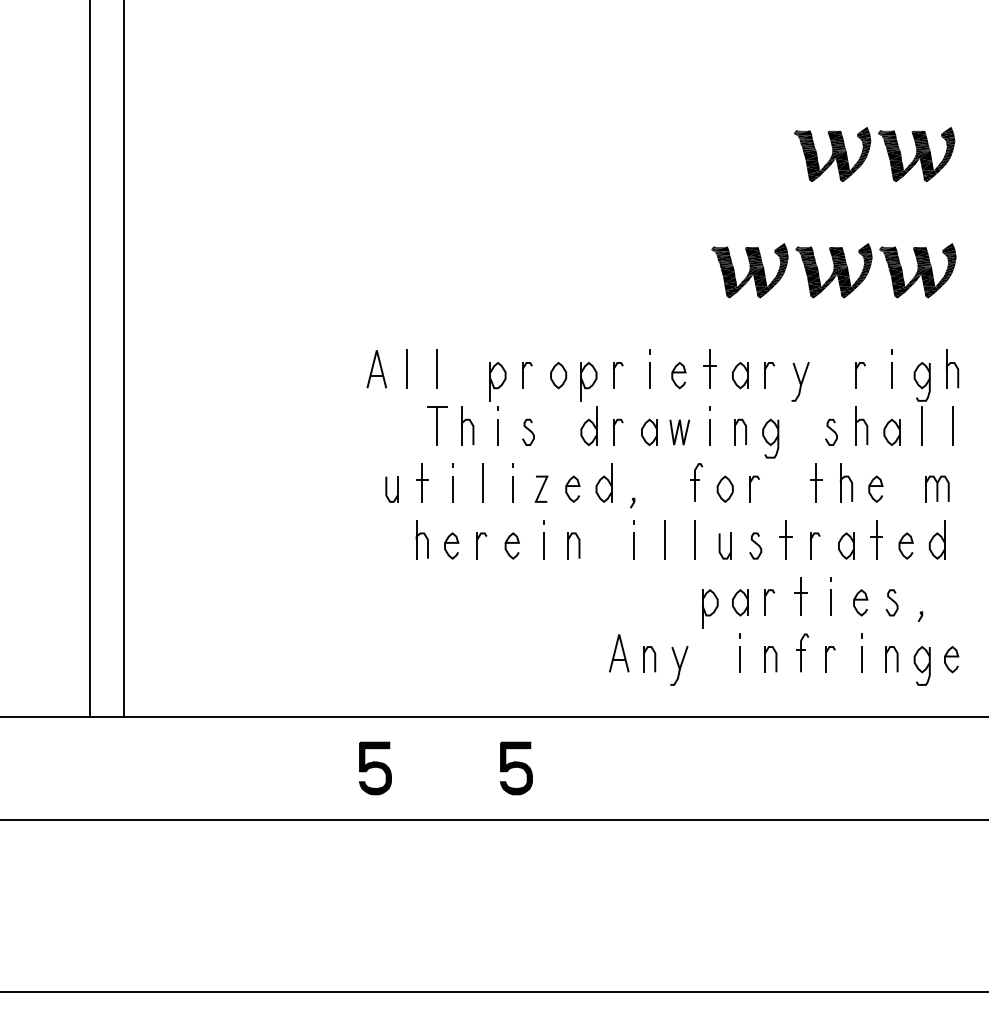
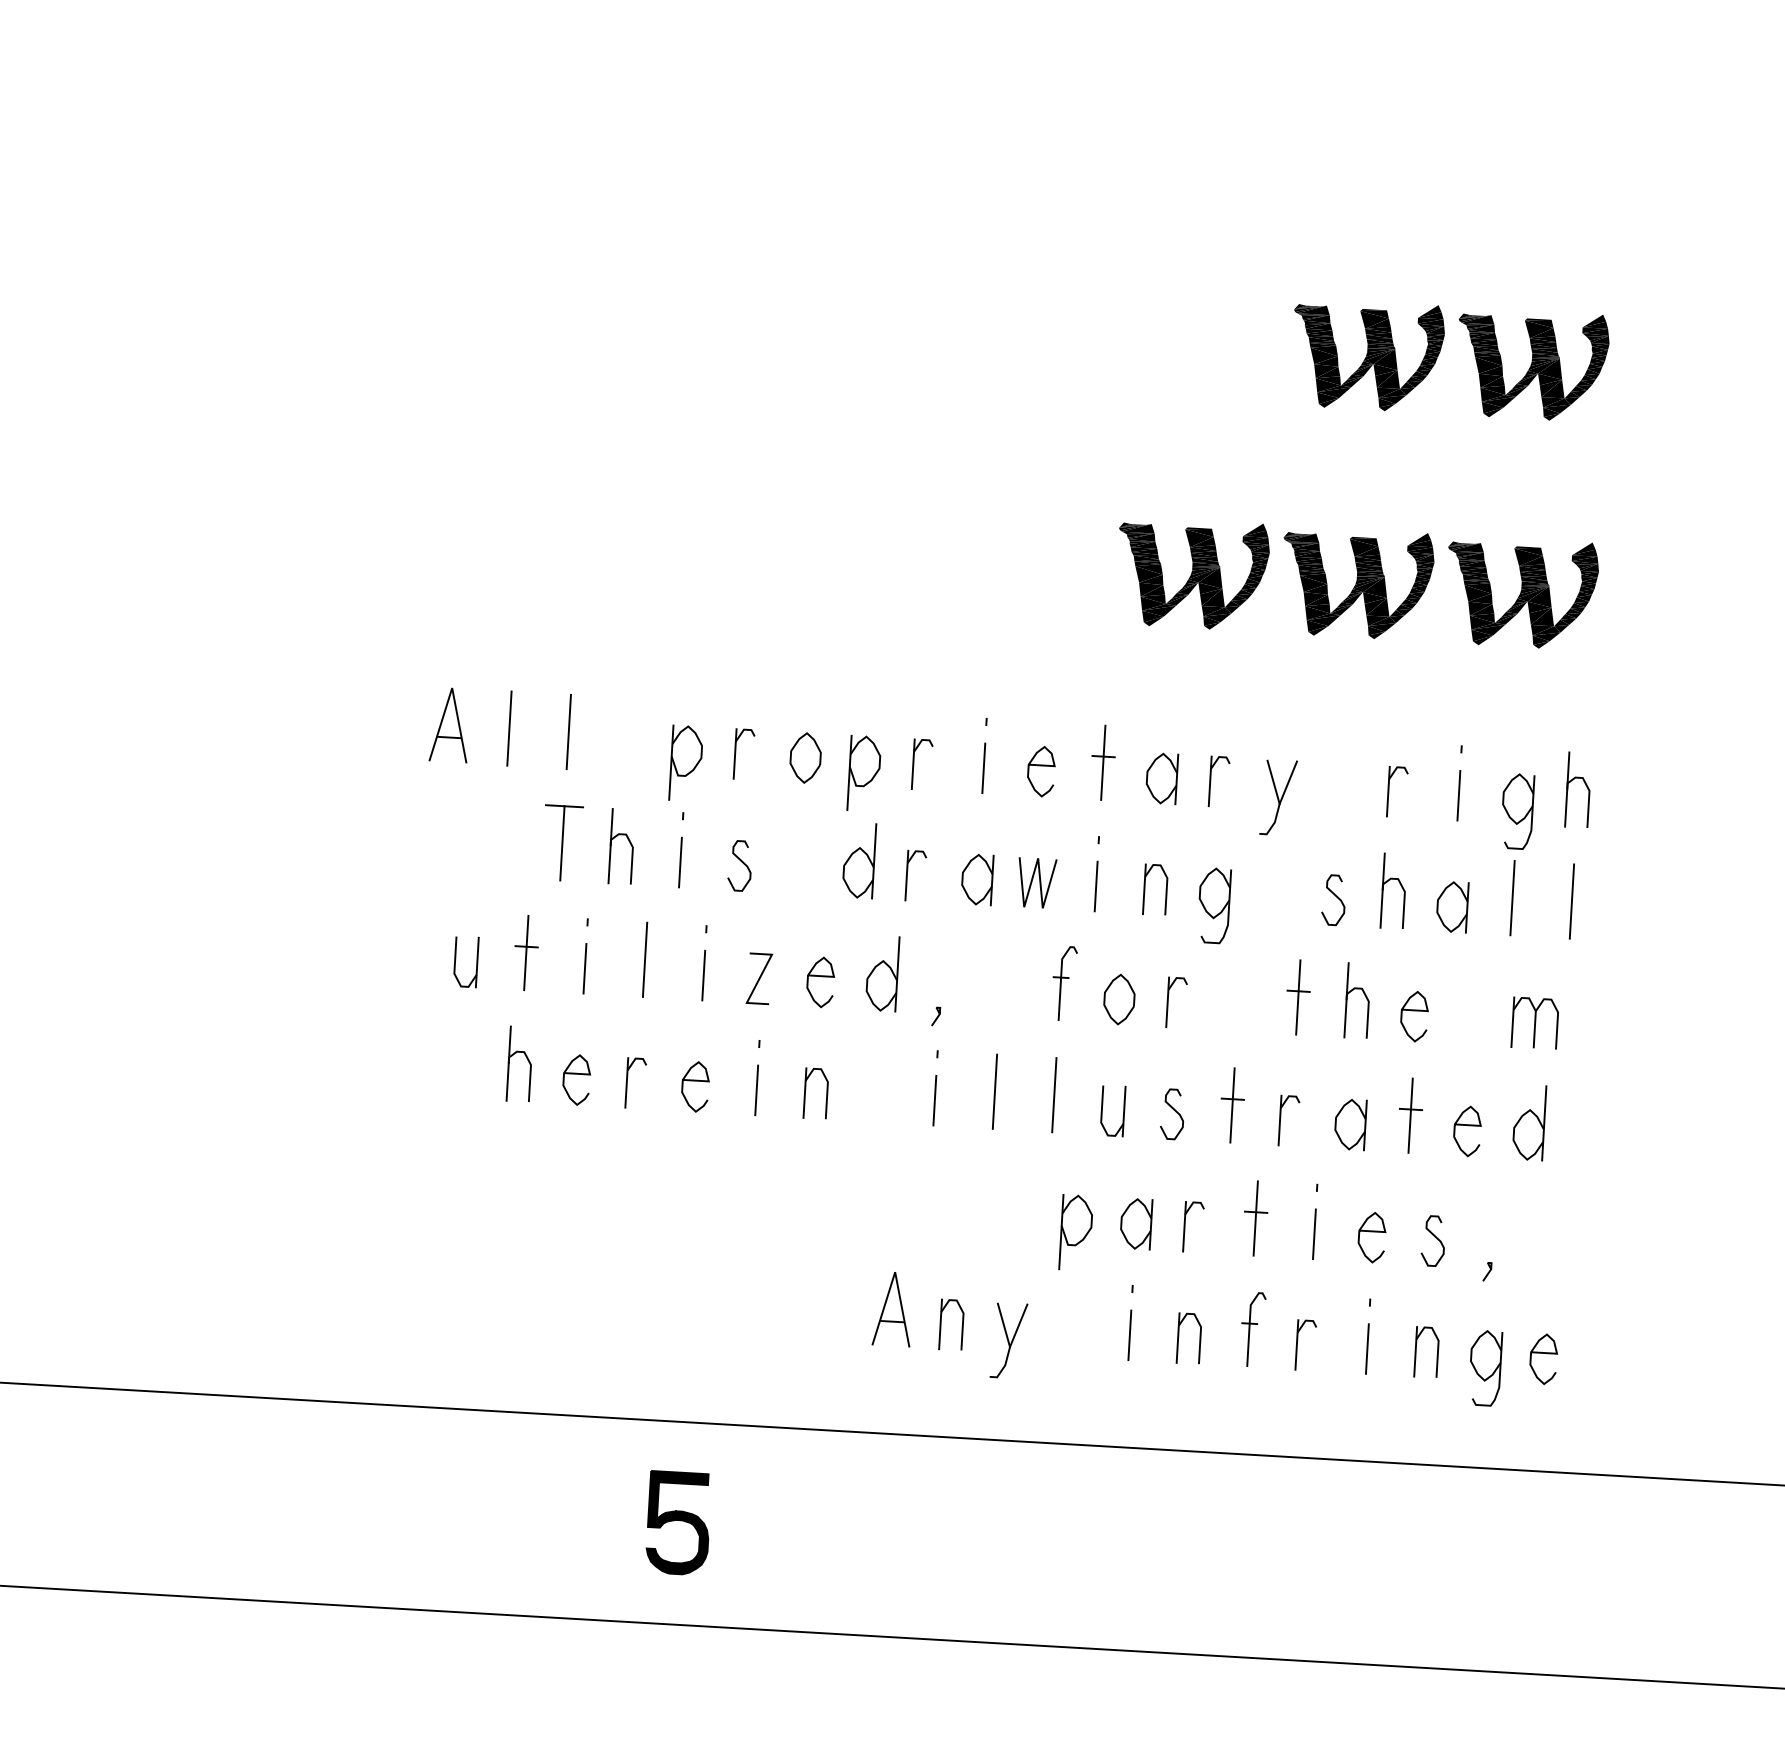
part: (375, 768) -> (402, 1507), removed

